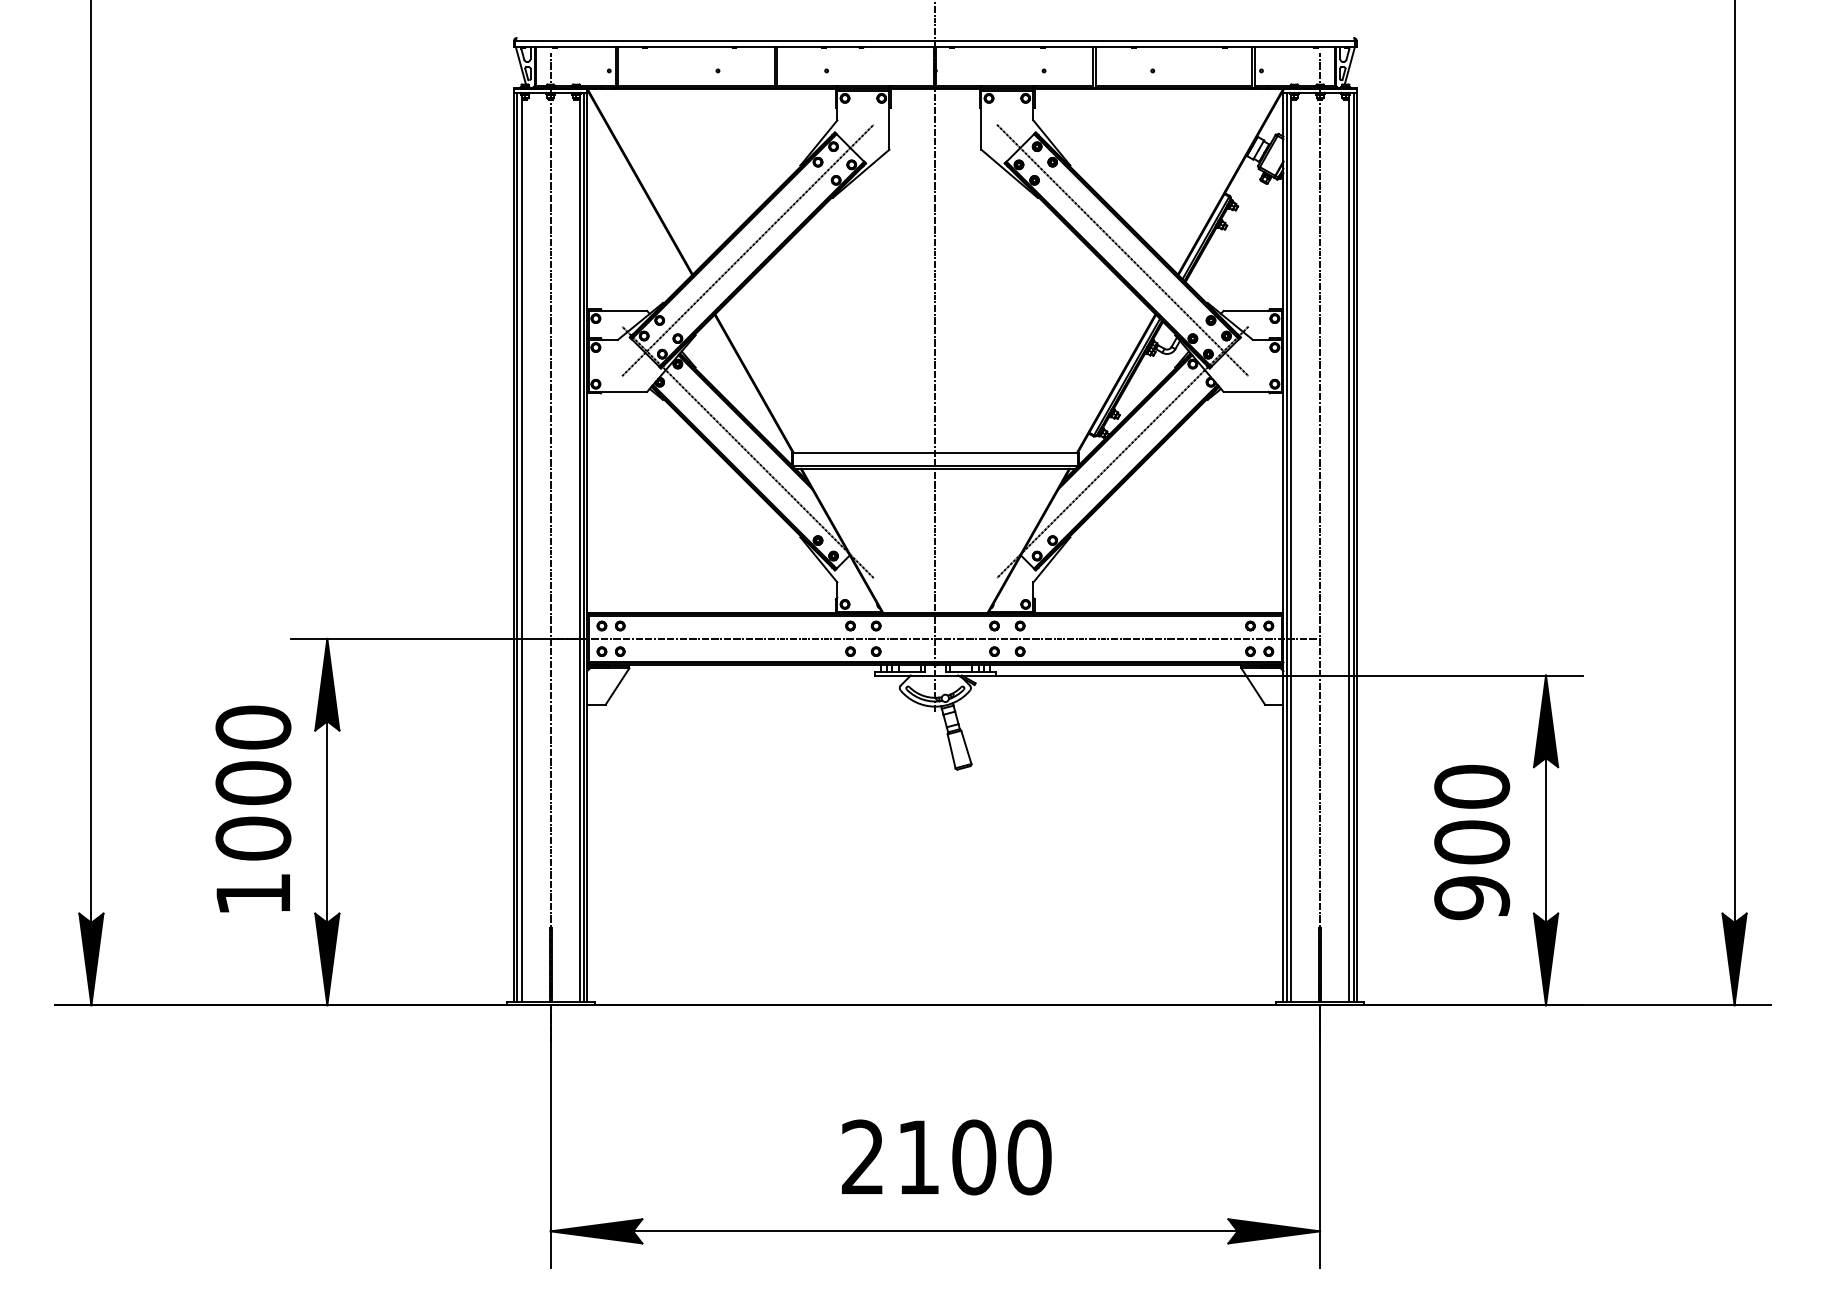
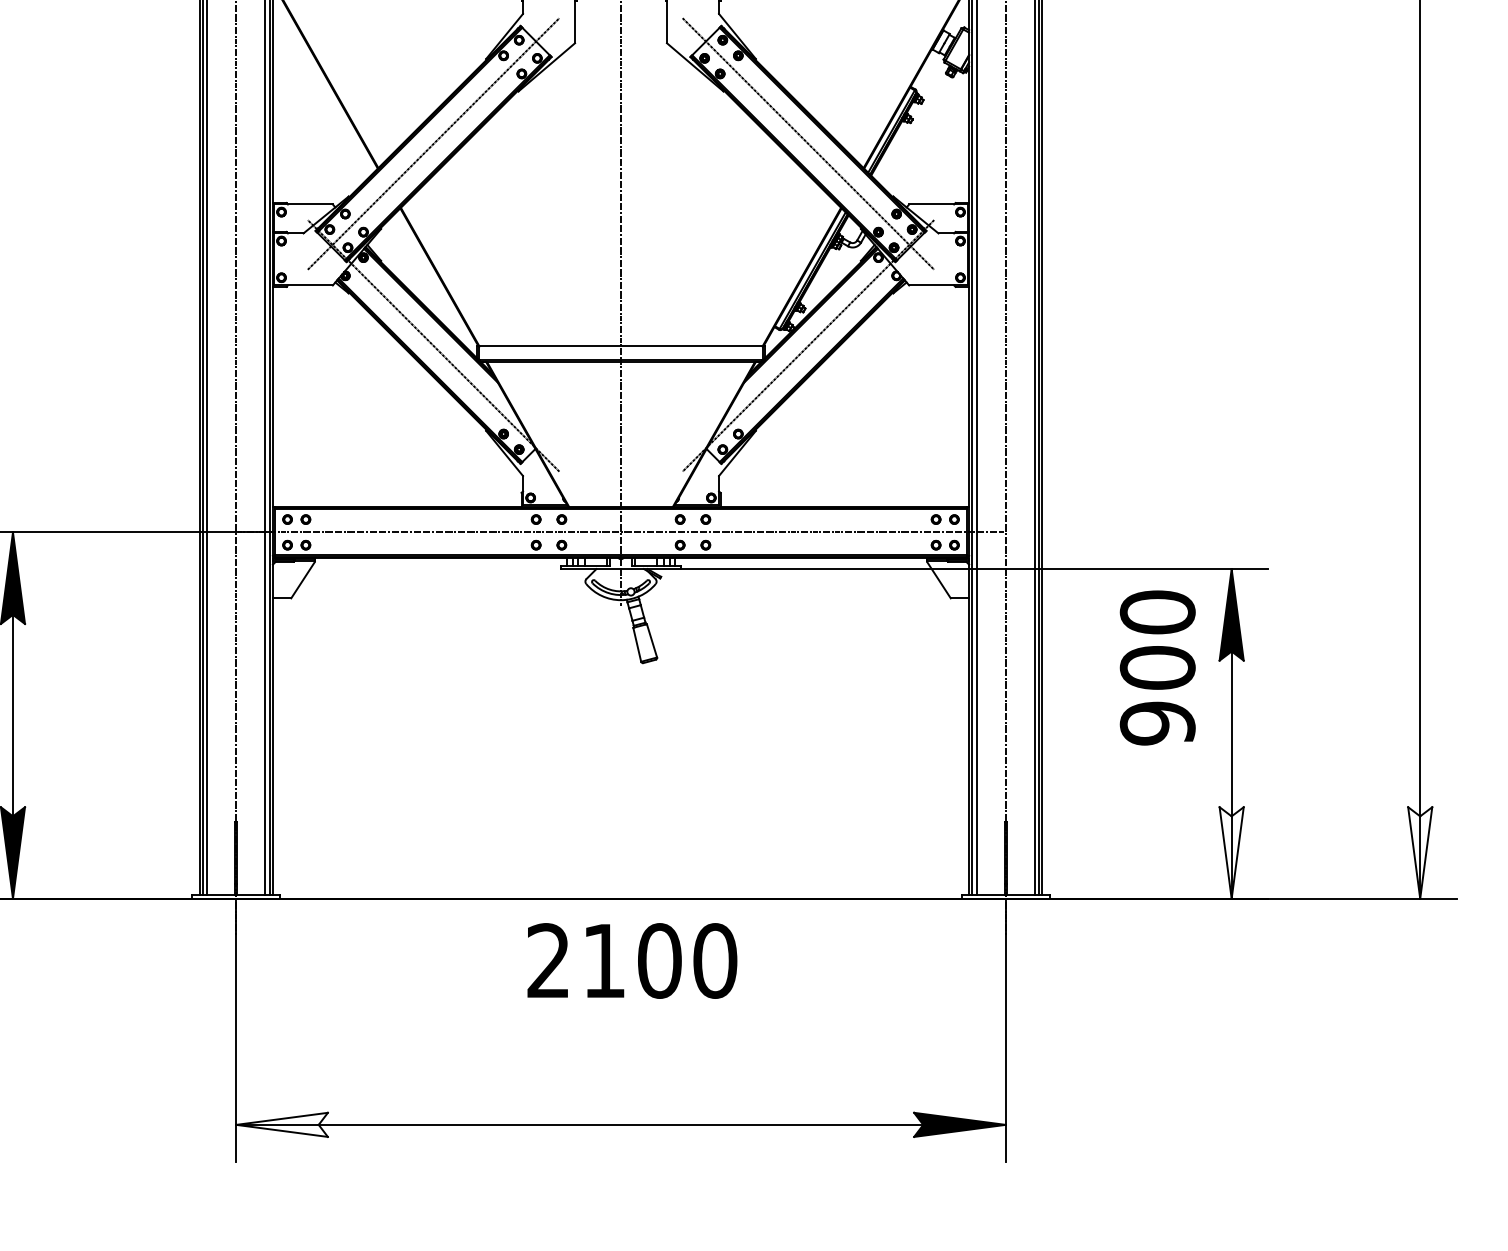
text: (1472, 842) -> (1158, 668), moved
fill: (1545, 959) -> (1231, 853), removed
fill: (1734, 959) -> (1420, 853), removed
text: (946, 1157) -> (632, 961), moved
fill: (596, 1231) -> (282, 1125), removed

